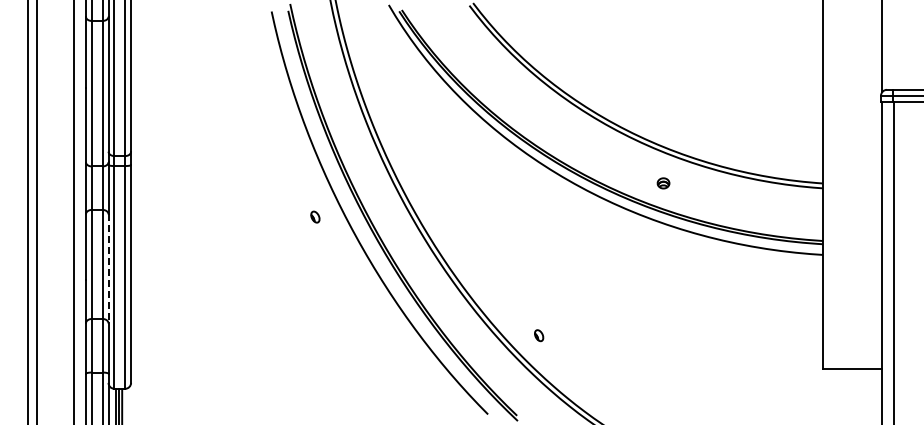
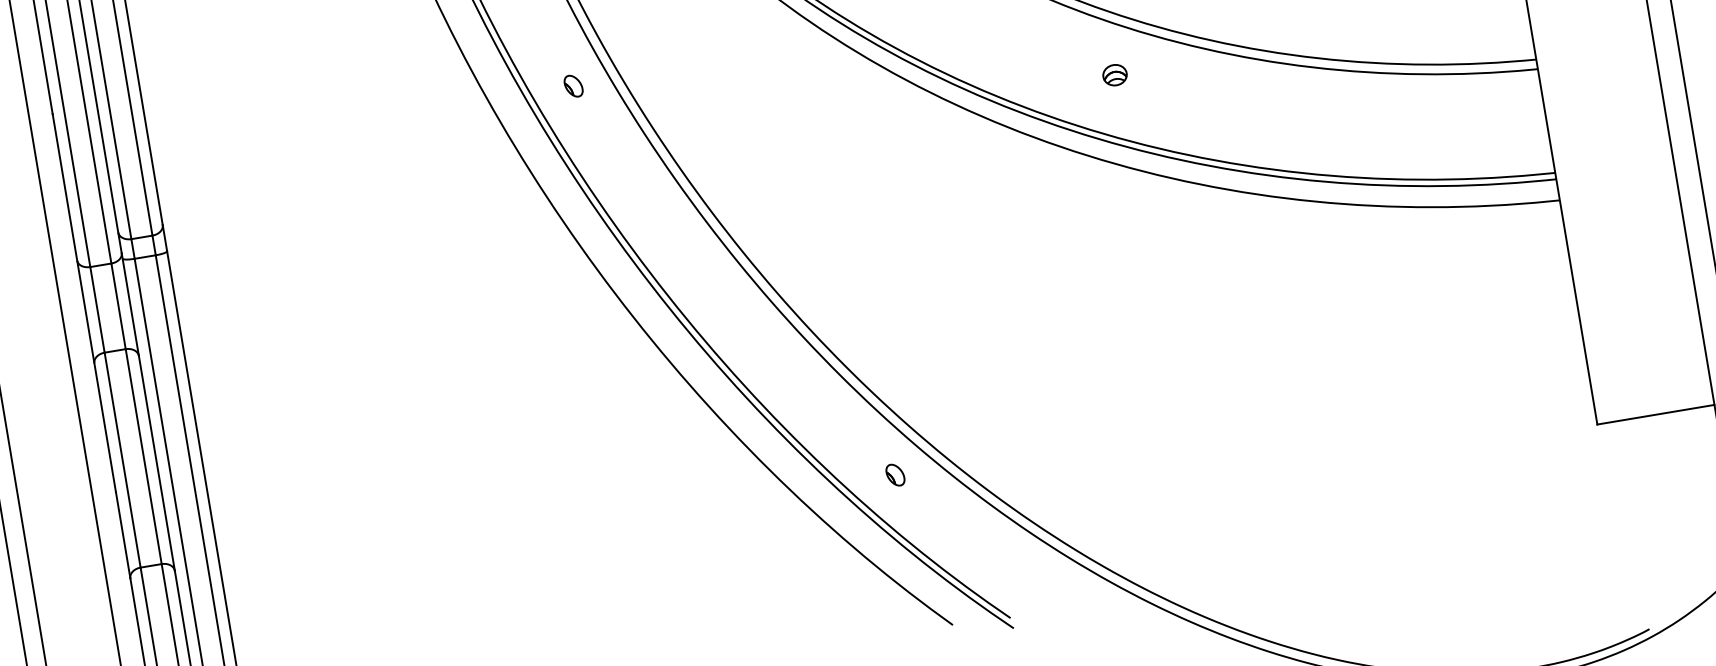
part: (663, 183) -> (1114, 75), moved
part: (315, 216) -> (573, 84), moved
line: (108, 268) -> (156, 462), dashed -> solid
part: (539, 335) -> (896, 474), moved

